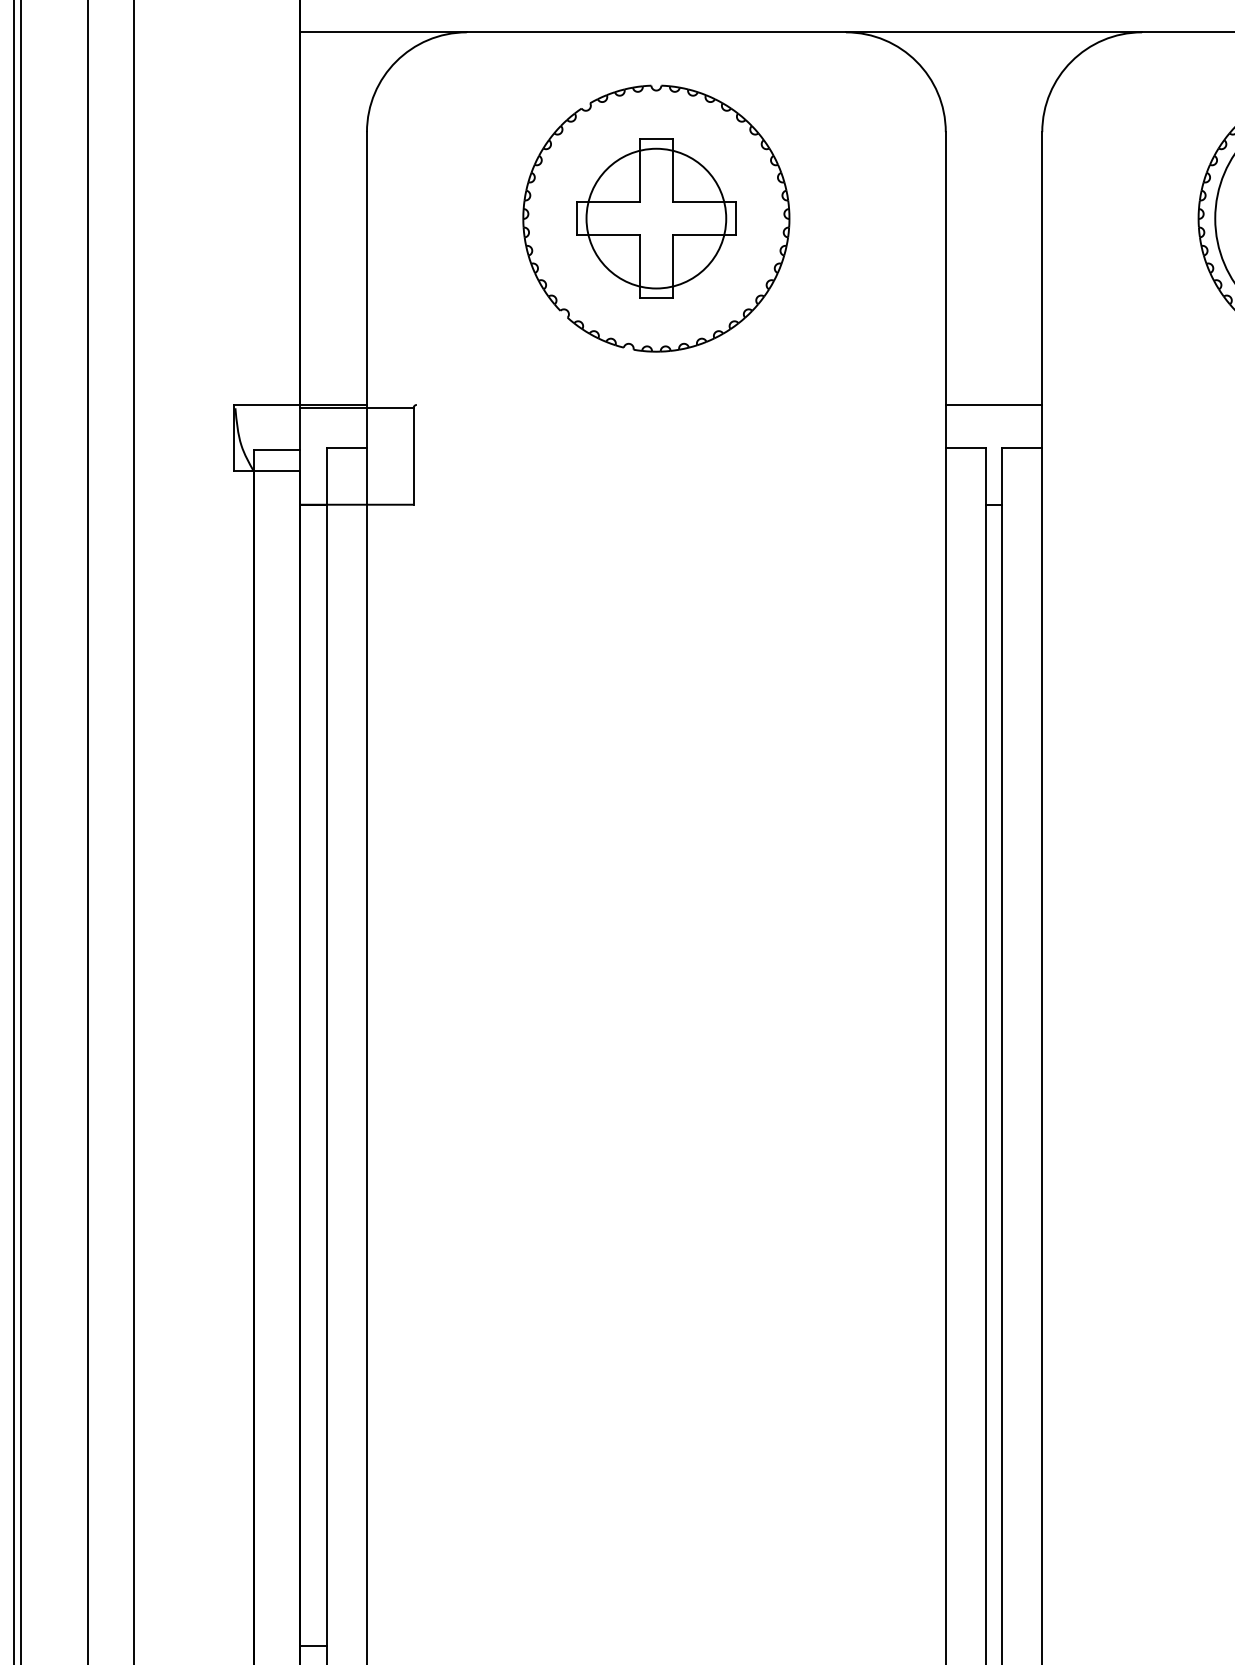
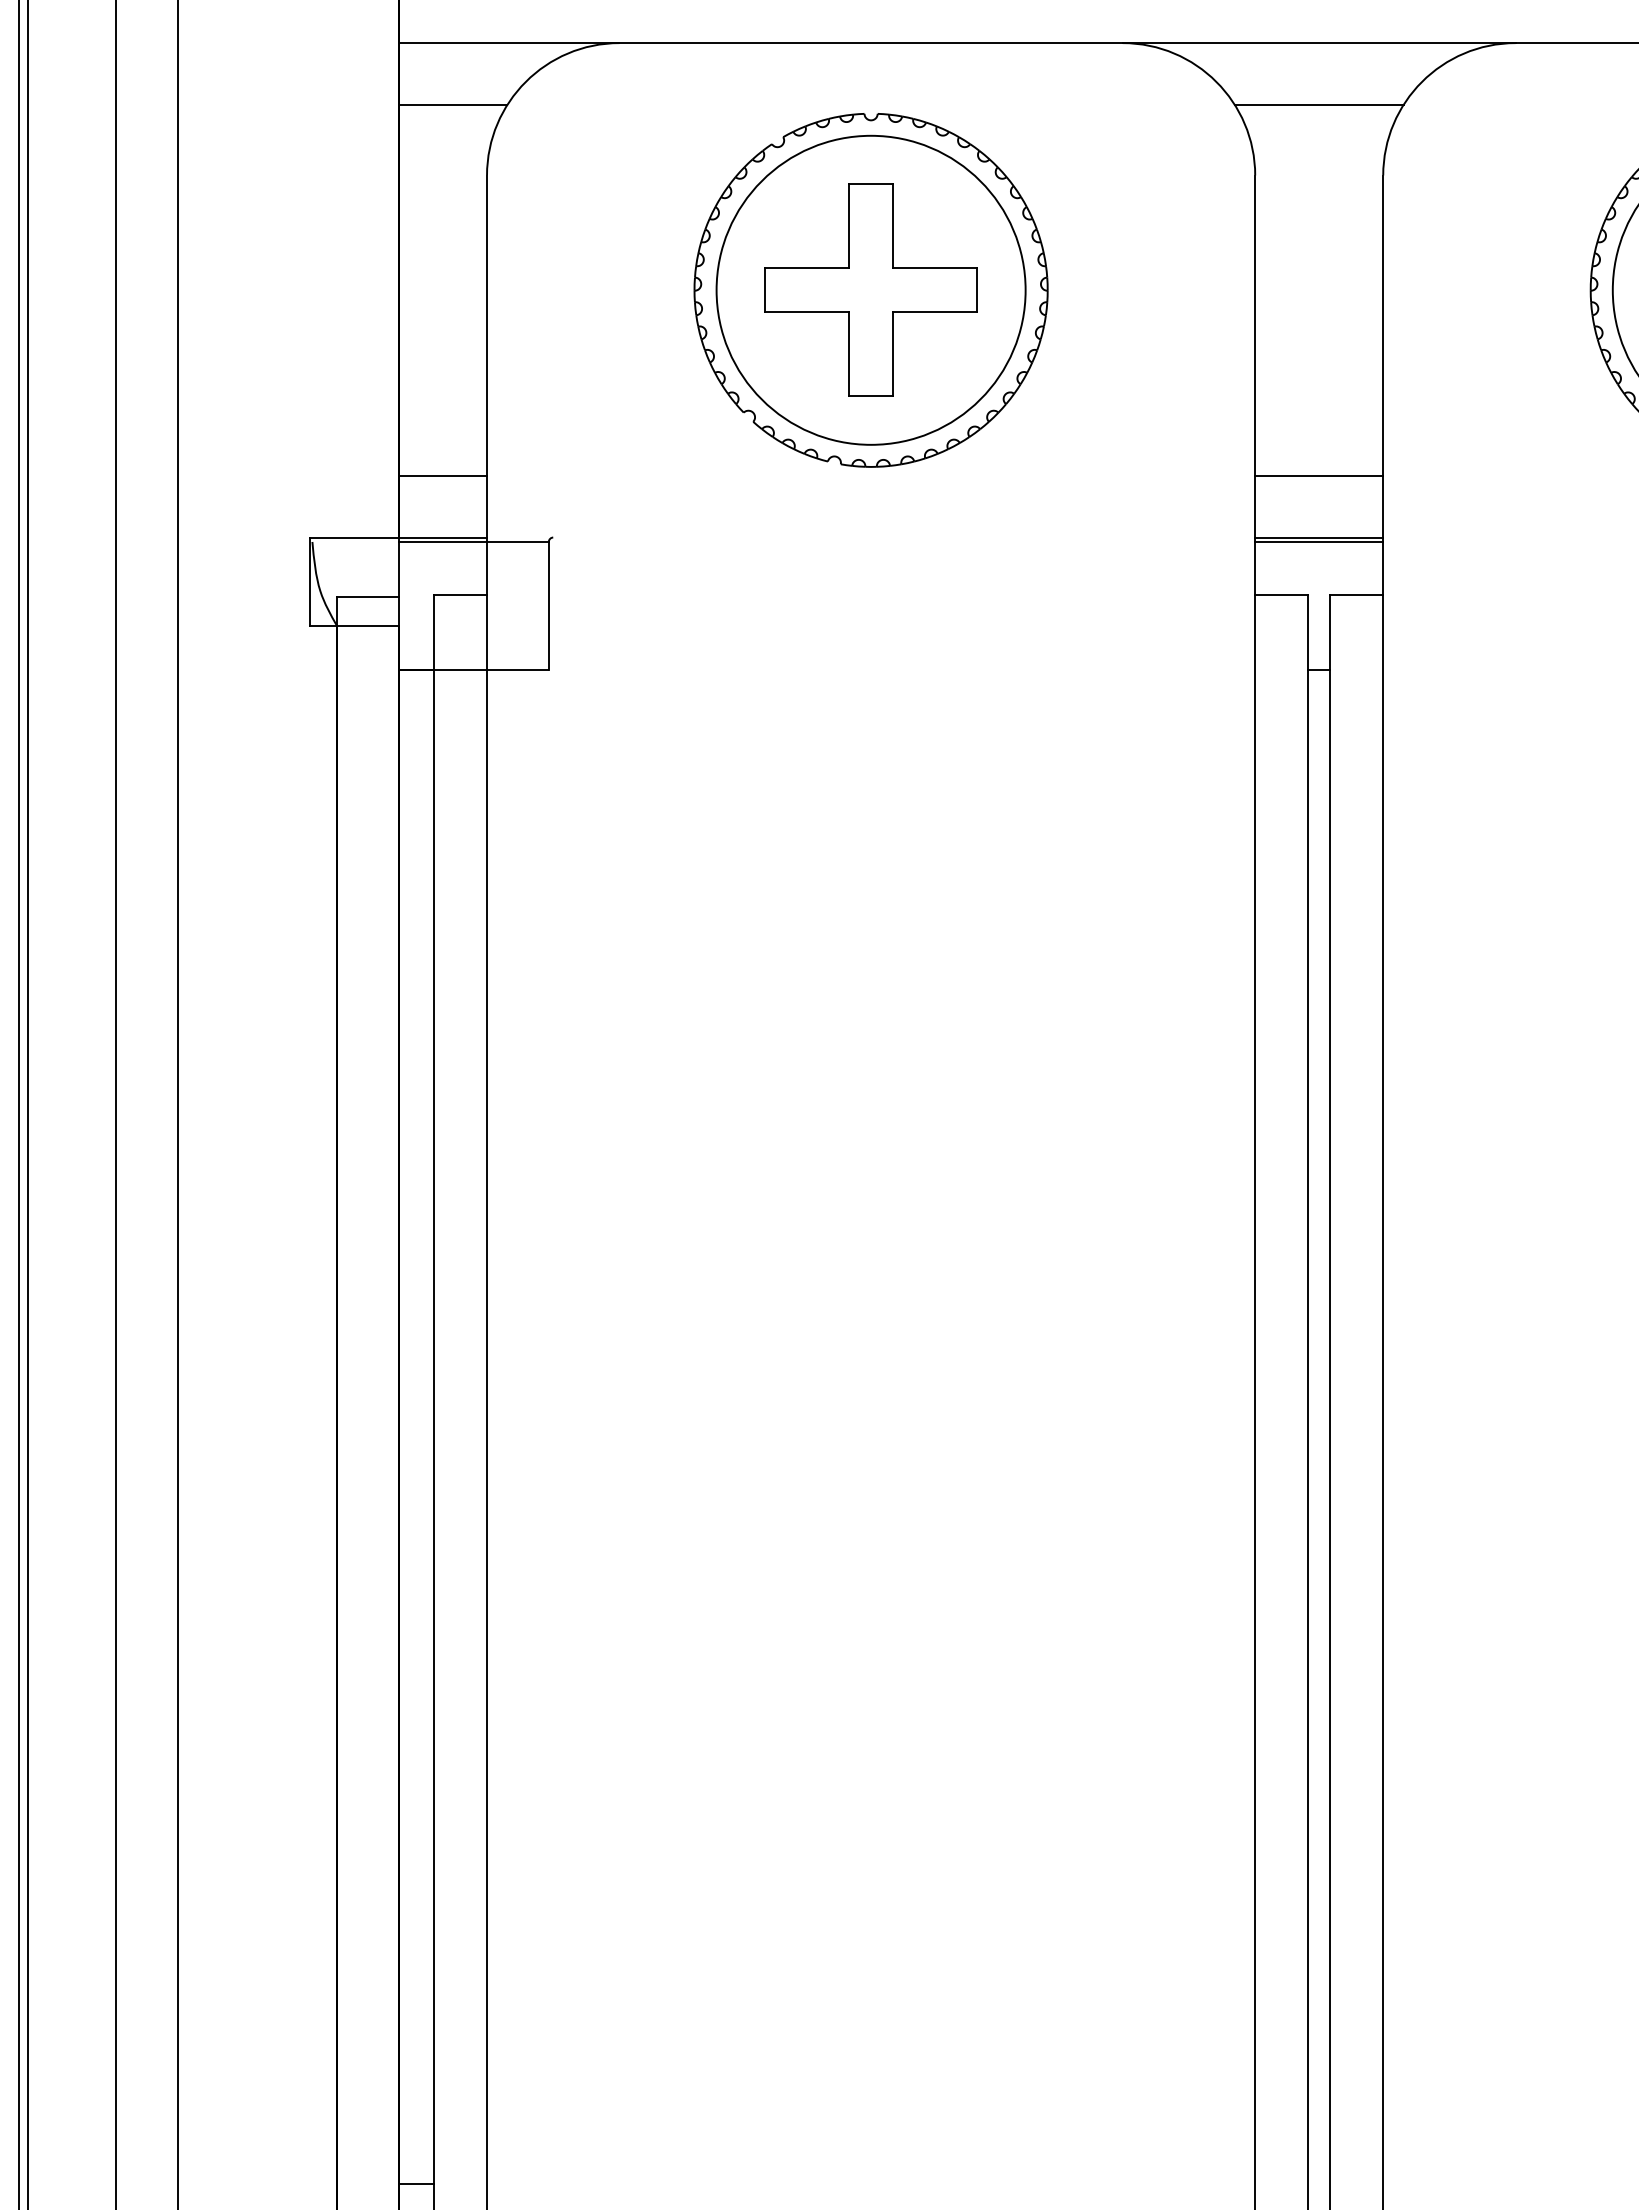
line: (340, 78) -> (452, 104), added
line: (993, 78) -> (1318, 104), added
circle: (655, 218) -> (870, 289), size x1.67
line: (333, 358) -> (442, 475), added
line: (994, 358) -> (1319, 475), added
line: (994, 407) -> (1319, 541), added

